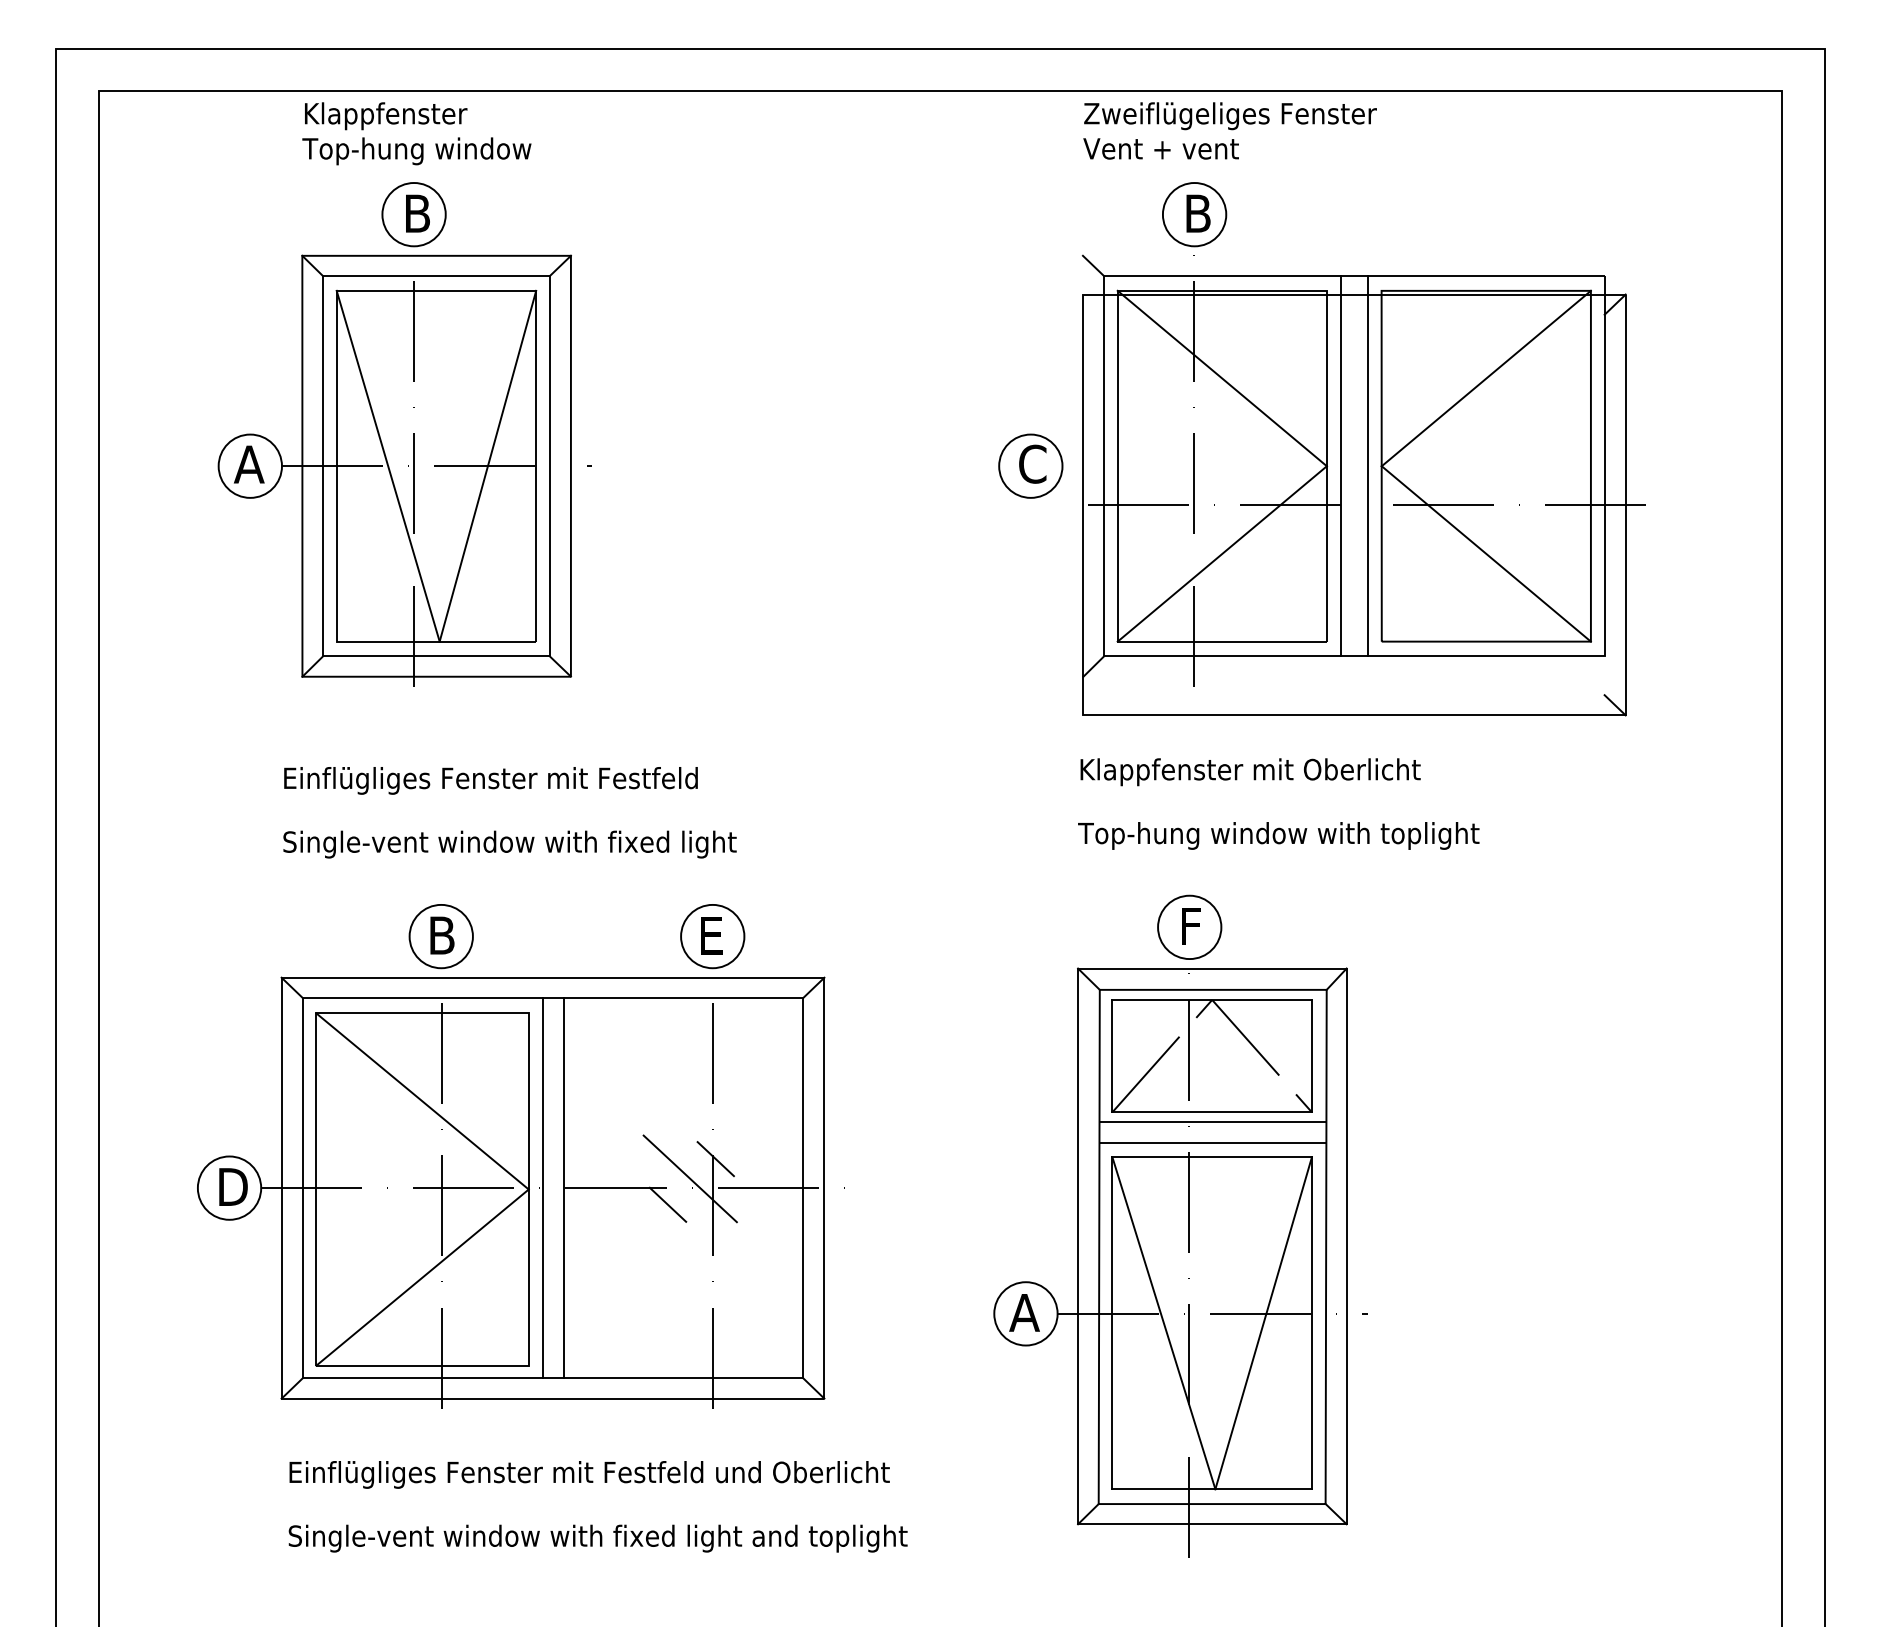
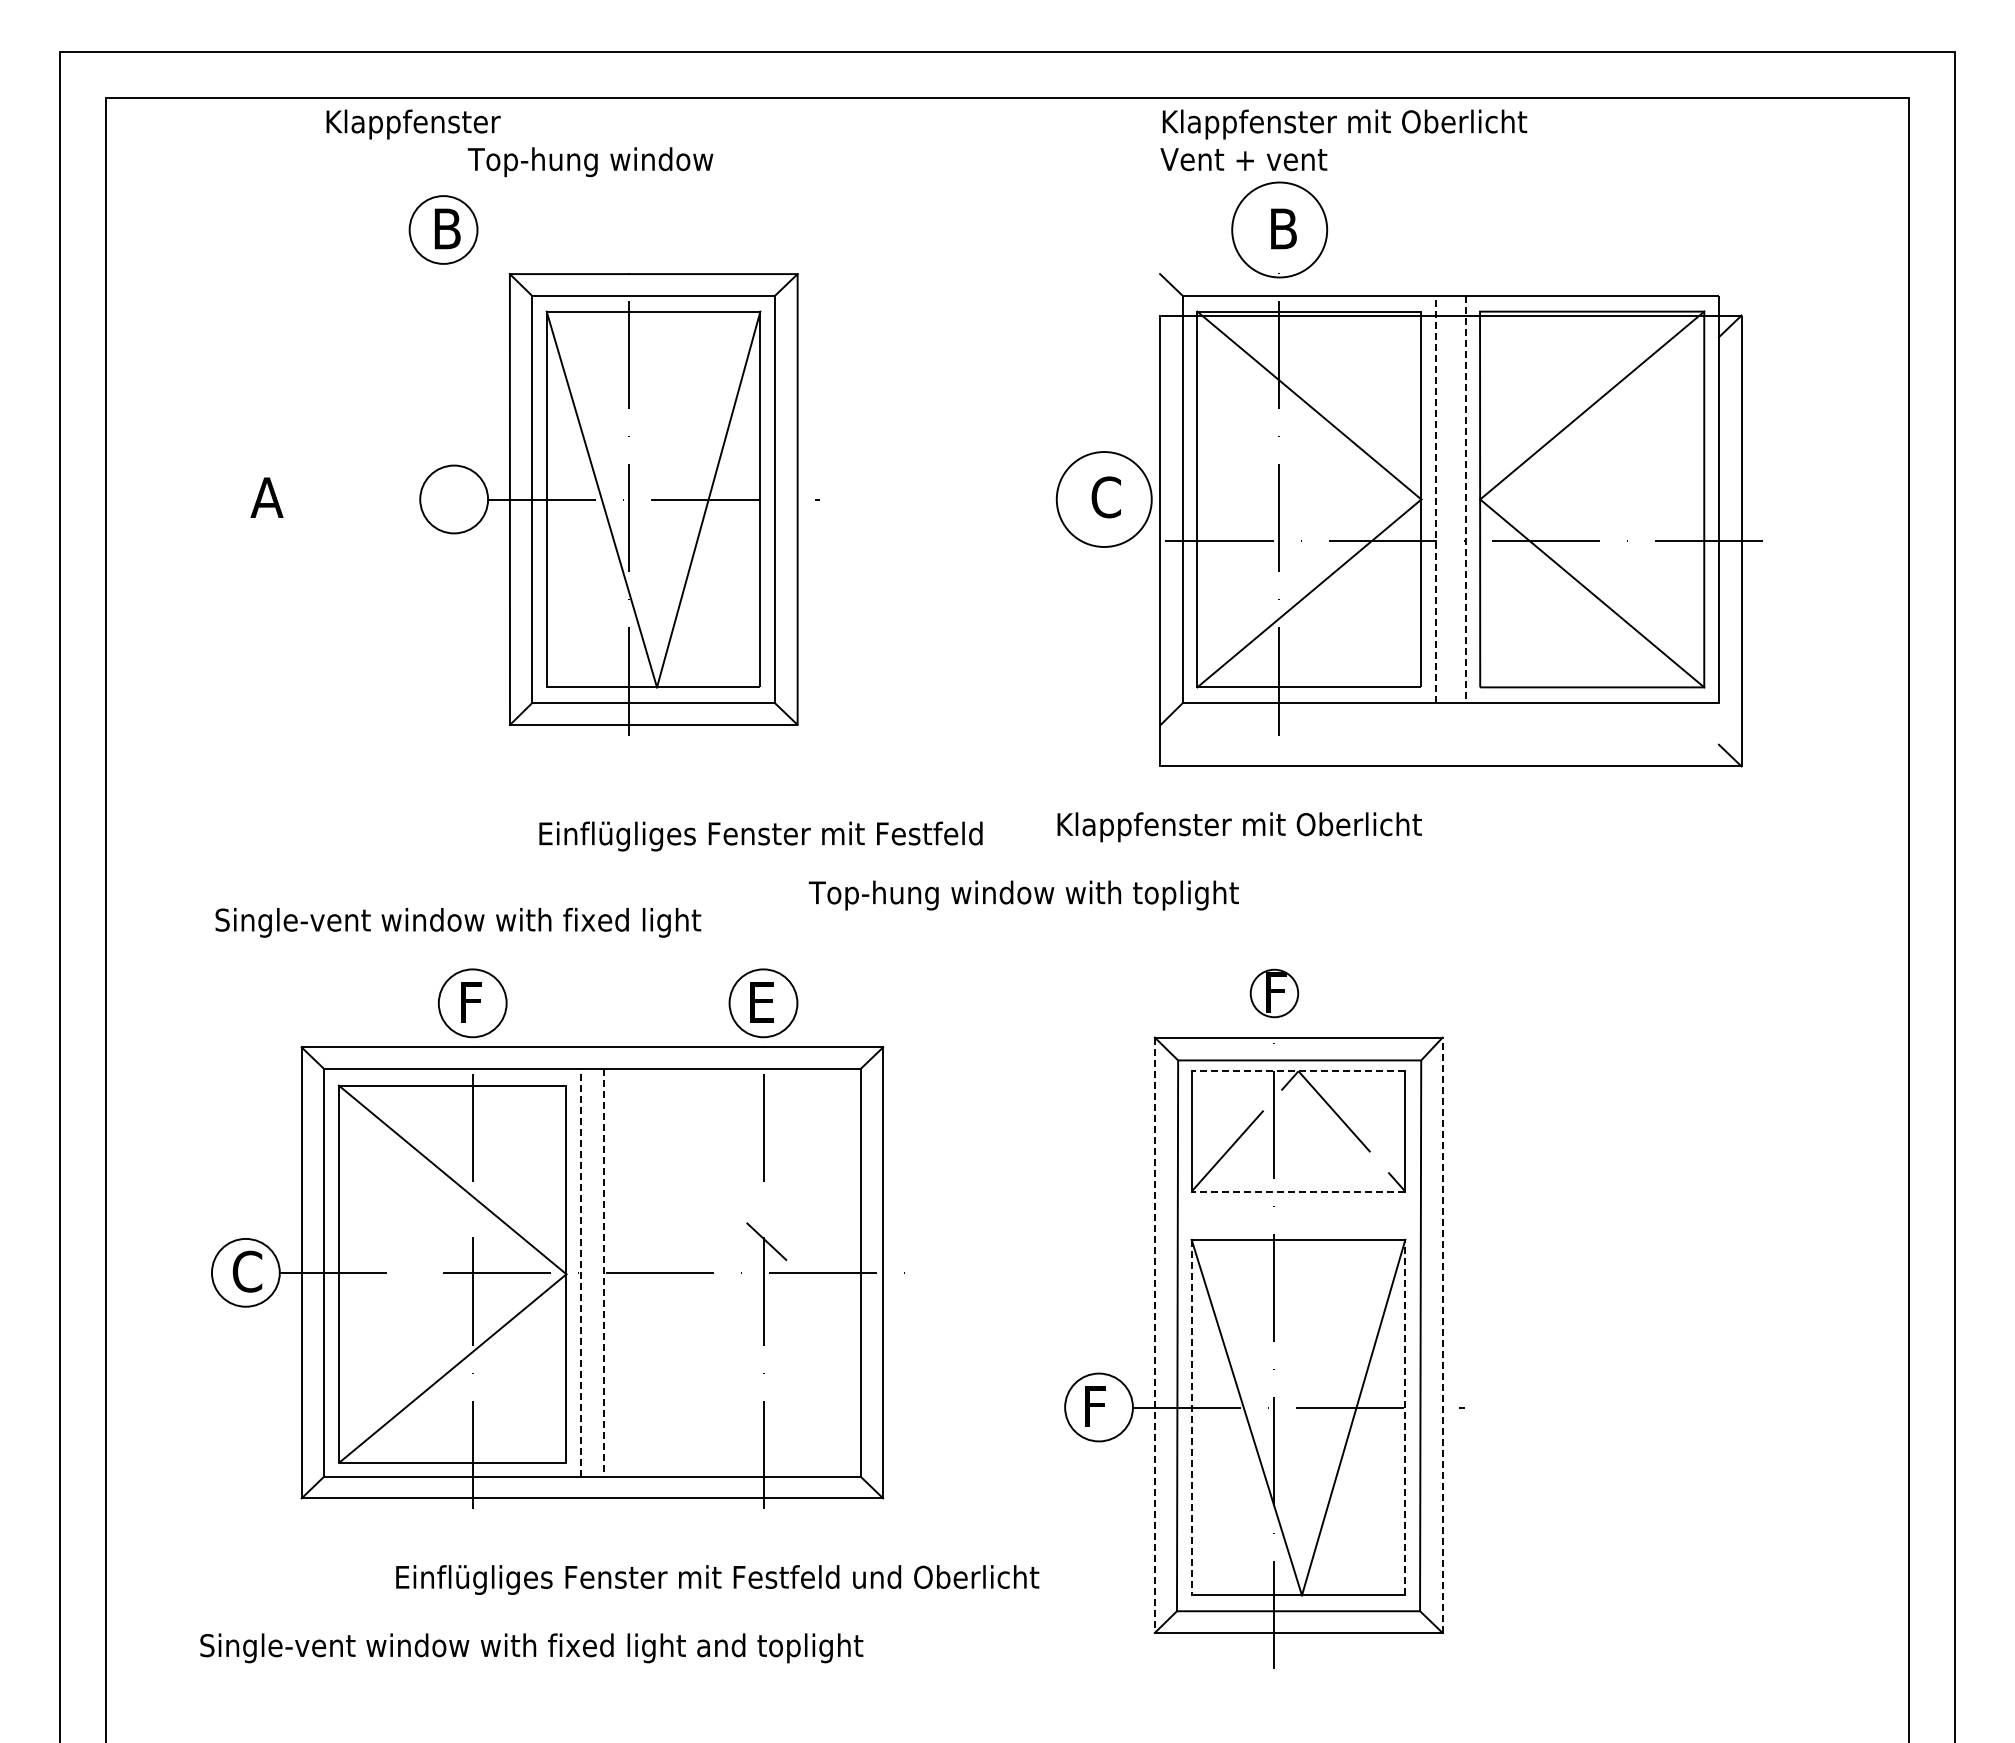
text: (1255, 116) -> (1344, 124), Zweiflügeliges Fenster -> Klappfenster mit Oberlicht
text: (416, 151) -> (590, 162), moved
circle: (1194, 214) -> (1279, 229), size x1.4
circle: (1031, 466) -> (1104, 499), size x1.4
line: (1340, 466) -> (1436, 499), solid -> dashed
line: (1368, 466) -> (1465, 499), solid -> dashed
part: (404, 470) -> (619, 504), moved
text: (1250, 772) -> (1239, 827), moved
text: (490, 780) -> (760, 836), moved
text: (1278, 835) -> (1023, 895), moved
text: (510, 844) -> (458, 922), moved
circle: (1189, 927) -> (1274, 993), size x0.7
text: (442, 935) -> (473, 1002), B -> F
line: (1212, 1000) -> (1298, 1071), solid -> dashed
line: (1212, 1112) -> (1298, 1191), solid -> dashed
line: (1212, 1122) -> (1298, 1202), removed
line: (1212, 1142) -> (1298, 1223), removed
line: (690, 1178) -> (739, 1262), removed
text: (231, 1186) -> (248, 1271), D -> C
line: (542, 1187) -> (581, 1272), solid -> dashed
line: (563, 1187) -> (603, 1272), solid -> dashed
line: (667, 1204) -> (715, 1290), removed
line: (1077, 1246) -> (1154, 1335), solid -> dashed
line: (1346, 1246) -> (1442, 1335), solid -> dashed
text: (1024, 1312) -> (1097, 1406), A -> F
line: (1112, 1323) -> (1191, 1417), solid -> dashed
line: (1312, 1323) -> (1405, 1417), solid -> dashed
text: (589, 1474) -> (717, 1579), moved
text: (597, 1538) -> (531, 1648), moved

